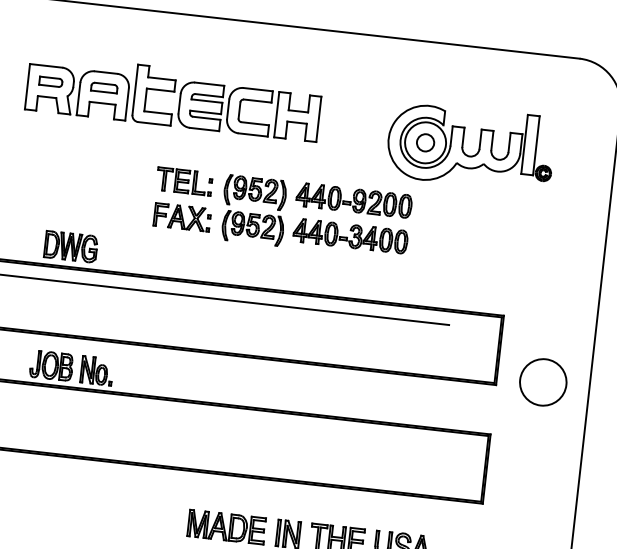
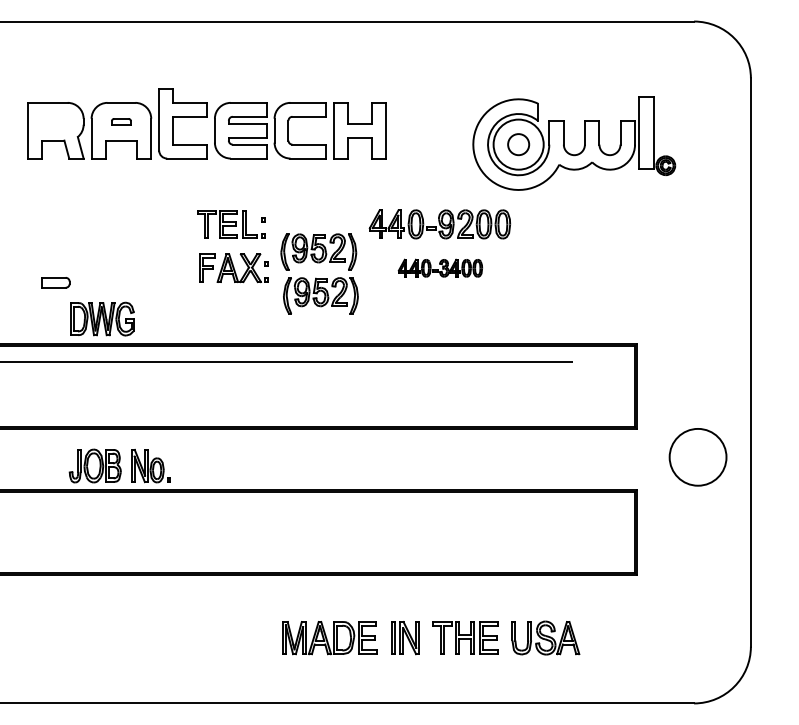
part: (50, 81) -> (55, 282), moved
part: (104, 87) -> (121, 121), size x0.6
part: (253, 210) -> (319, 273), moved
part: (350, 236) -> (440, 268), size x0.6
circle: (542, 382) -> (697, 457), moved

